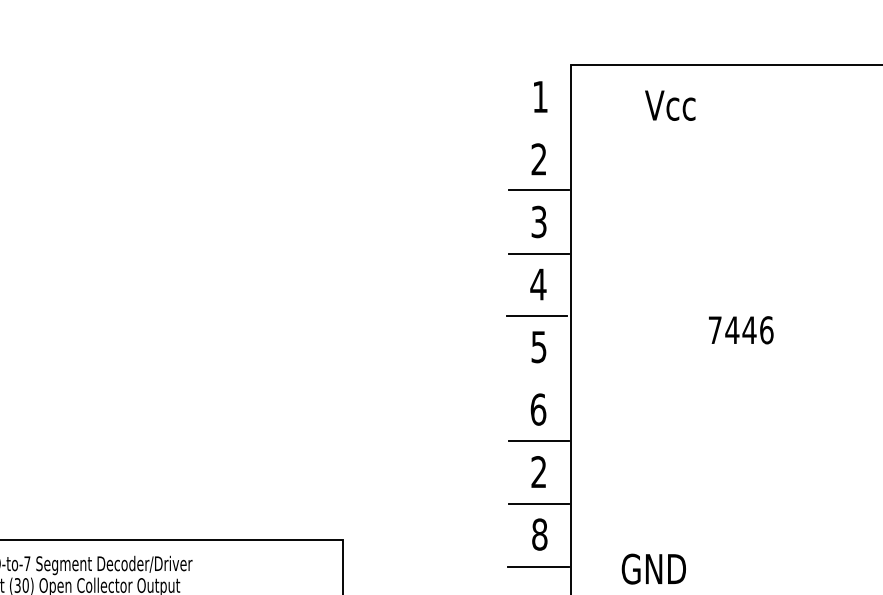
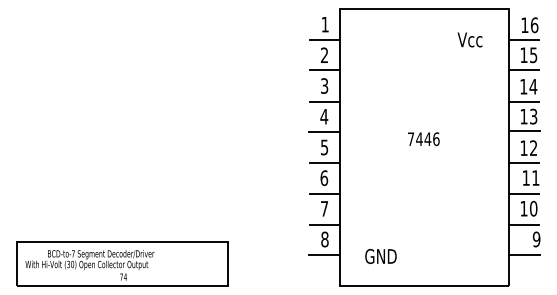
text: (669, 104) -> (469, 39), moved
line: (538, 127) -> (324, 39), added
line: (538, 379) -> (324, 163), added
text: (538, 471) -> (324, 208), 2 -> 7

